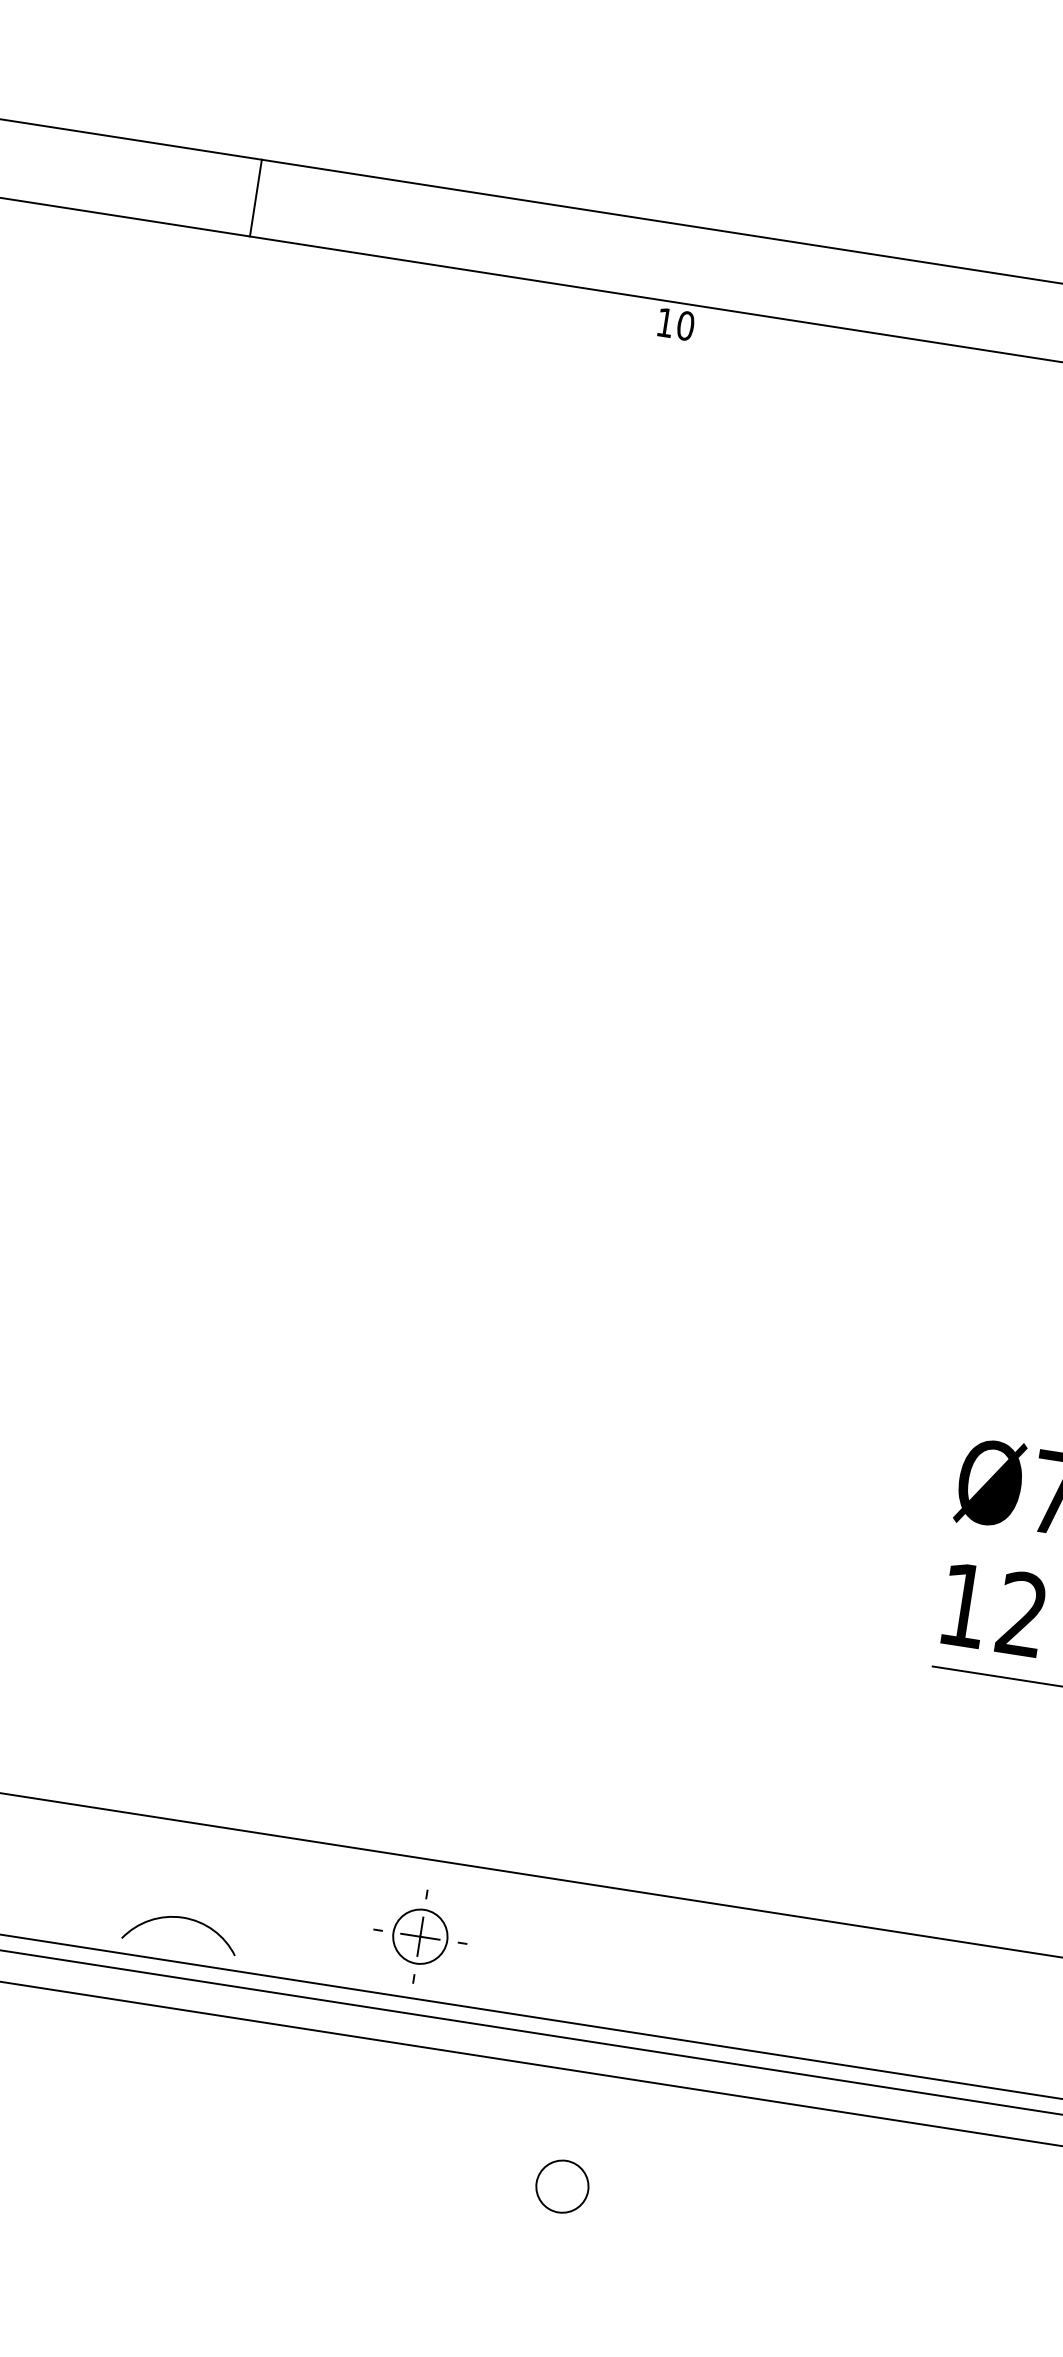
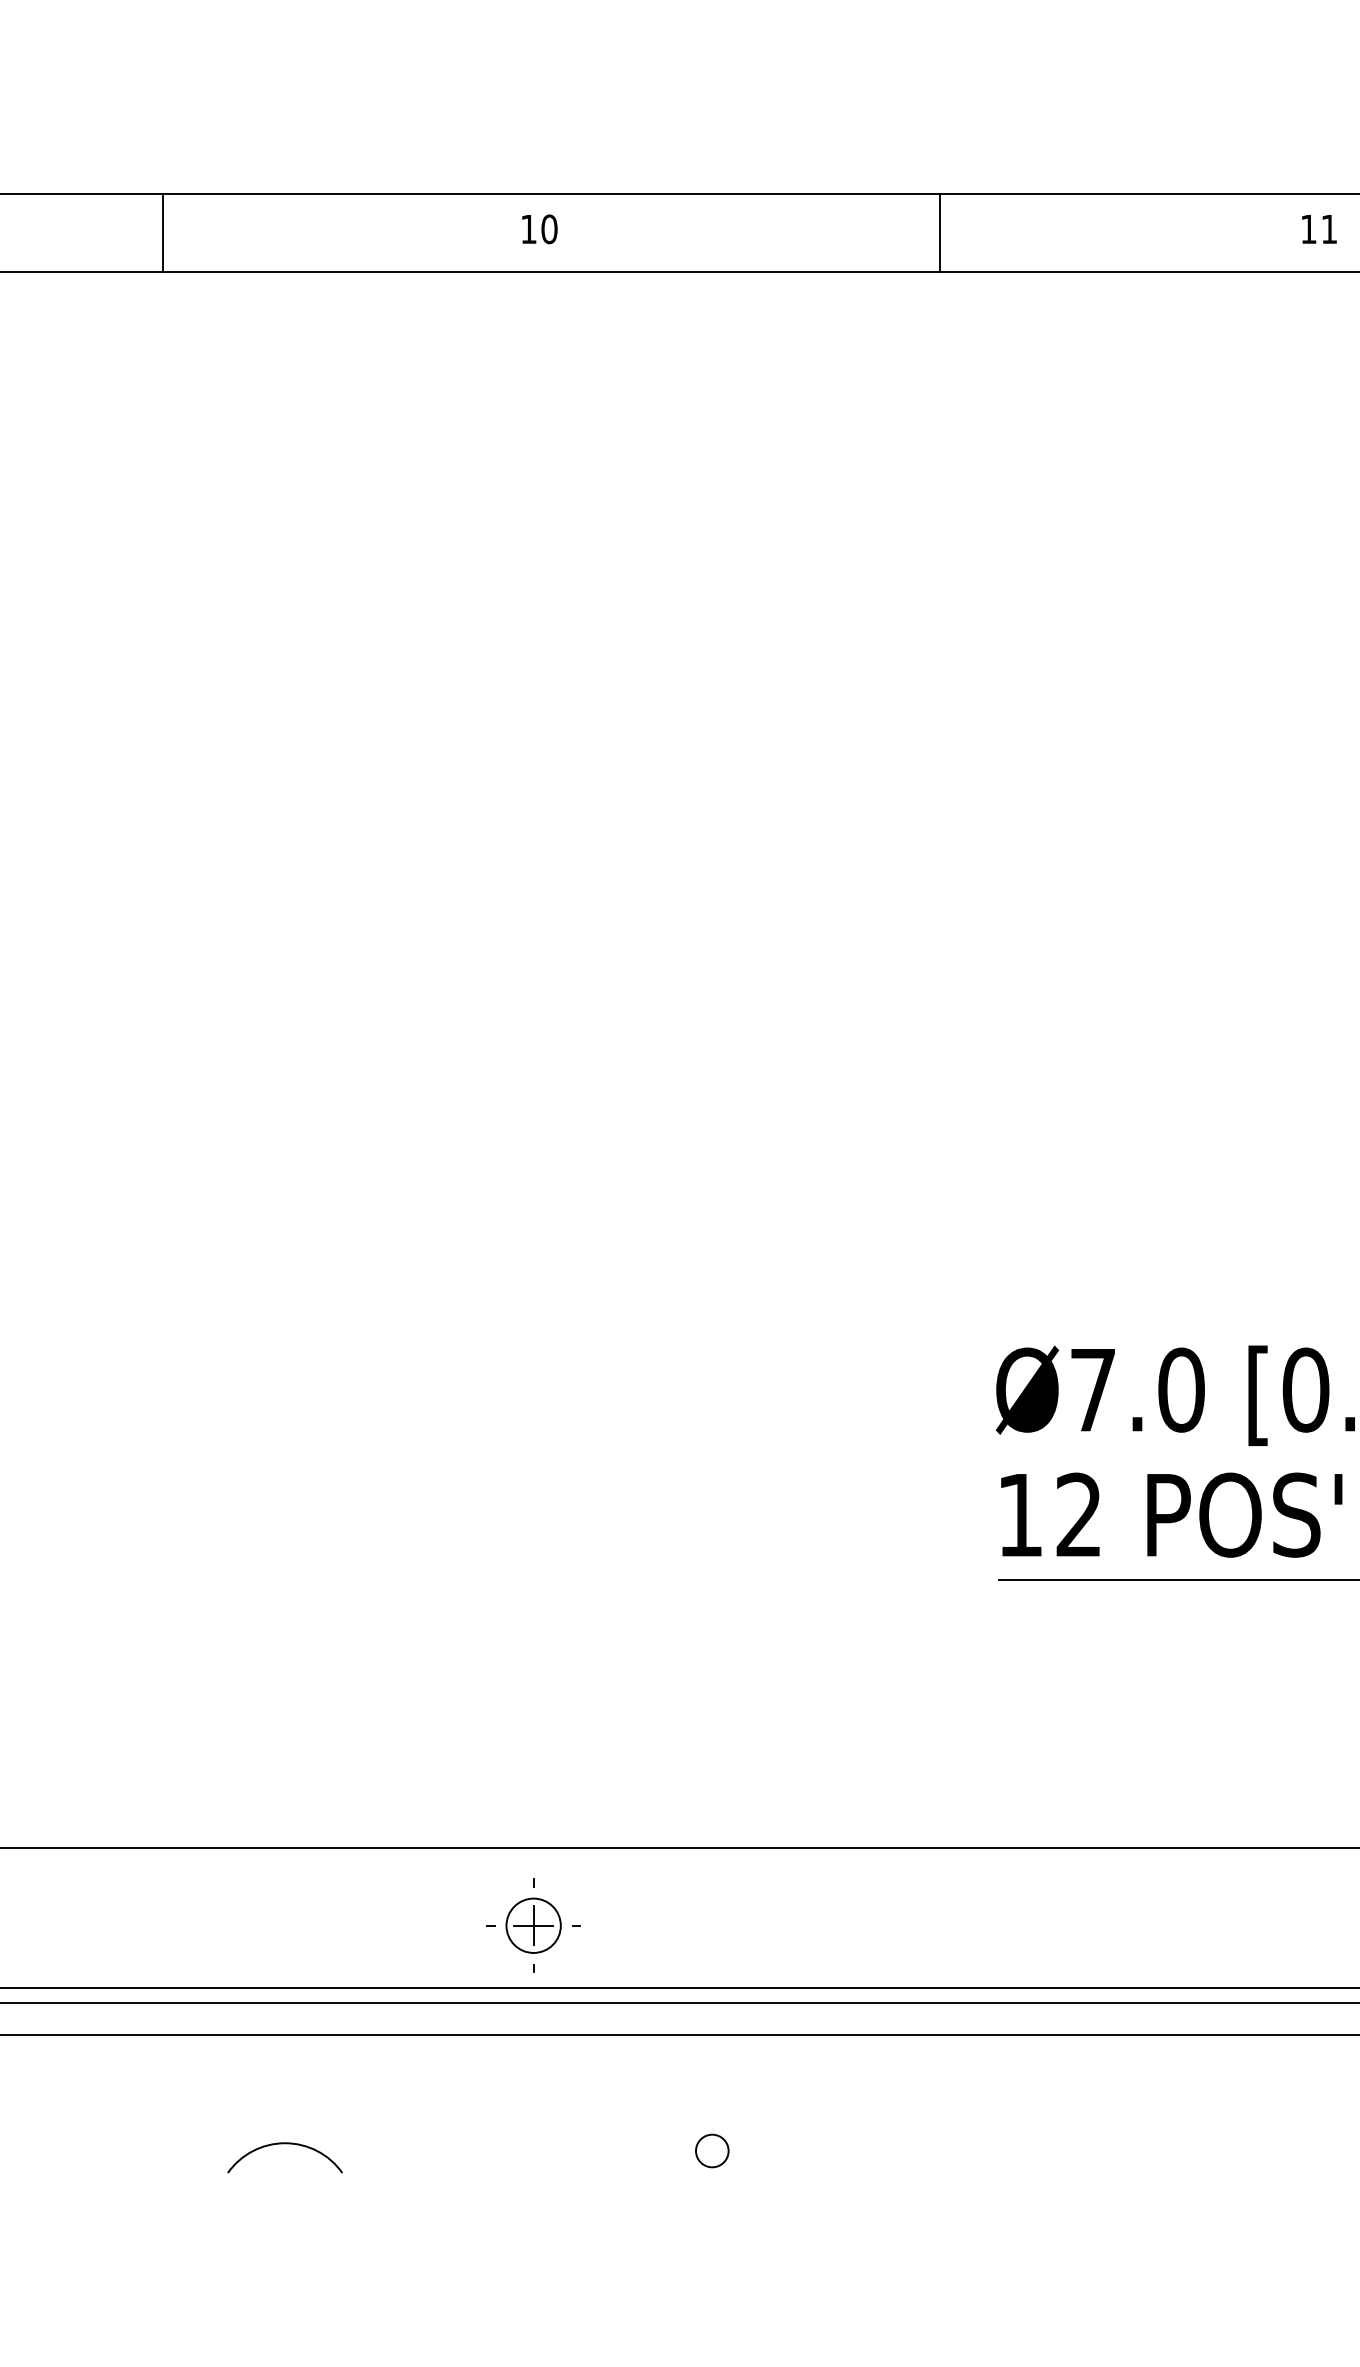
line: (256, 197) -> (163, 232), moved
text: (675, 324) -> (539, 229), moved
arc: (182, 1918) -> (284, 2144), moved
circle: (562, 2186) -> (712, 2150), size x0.62

